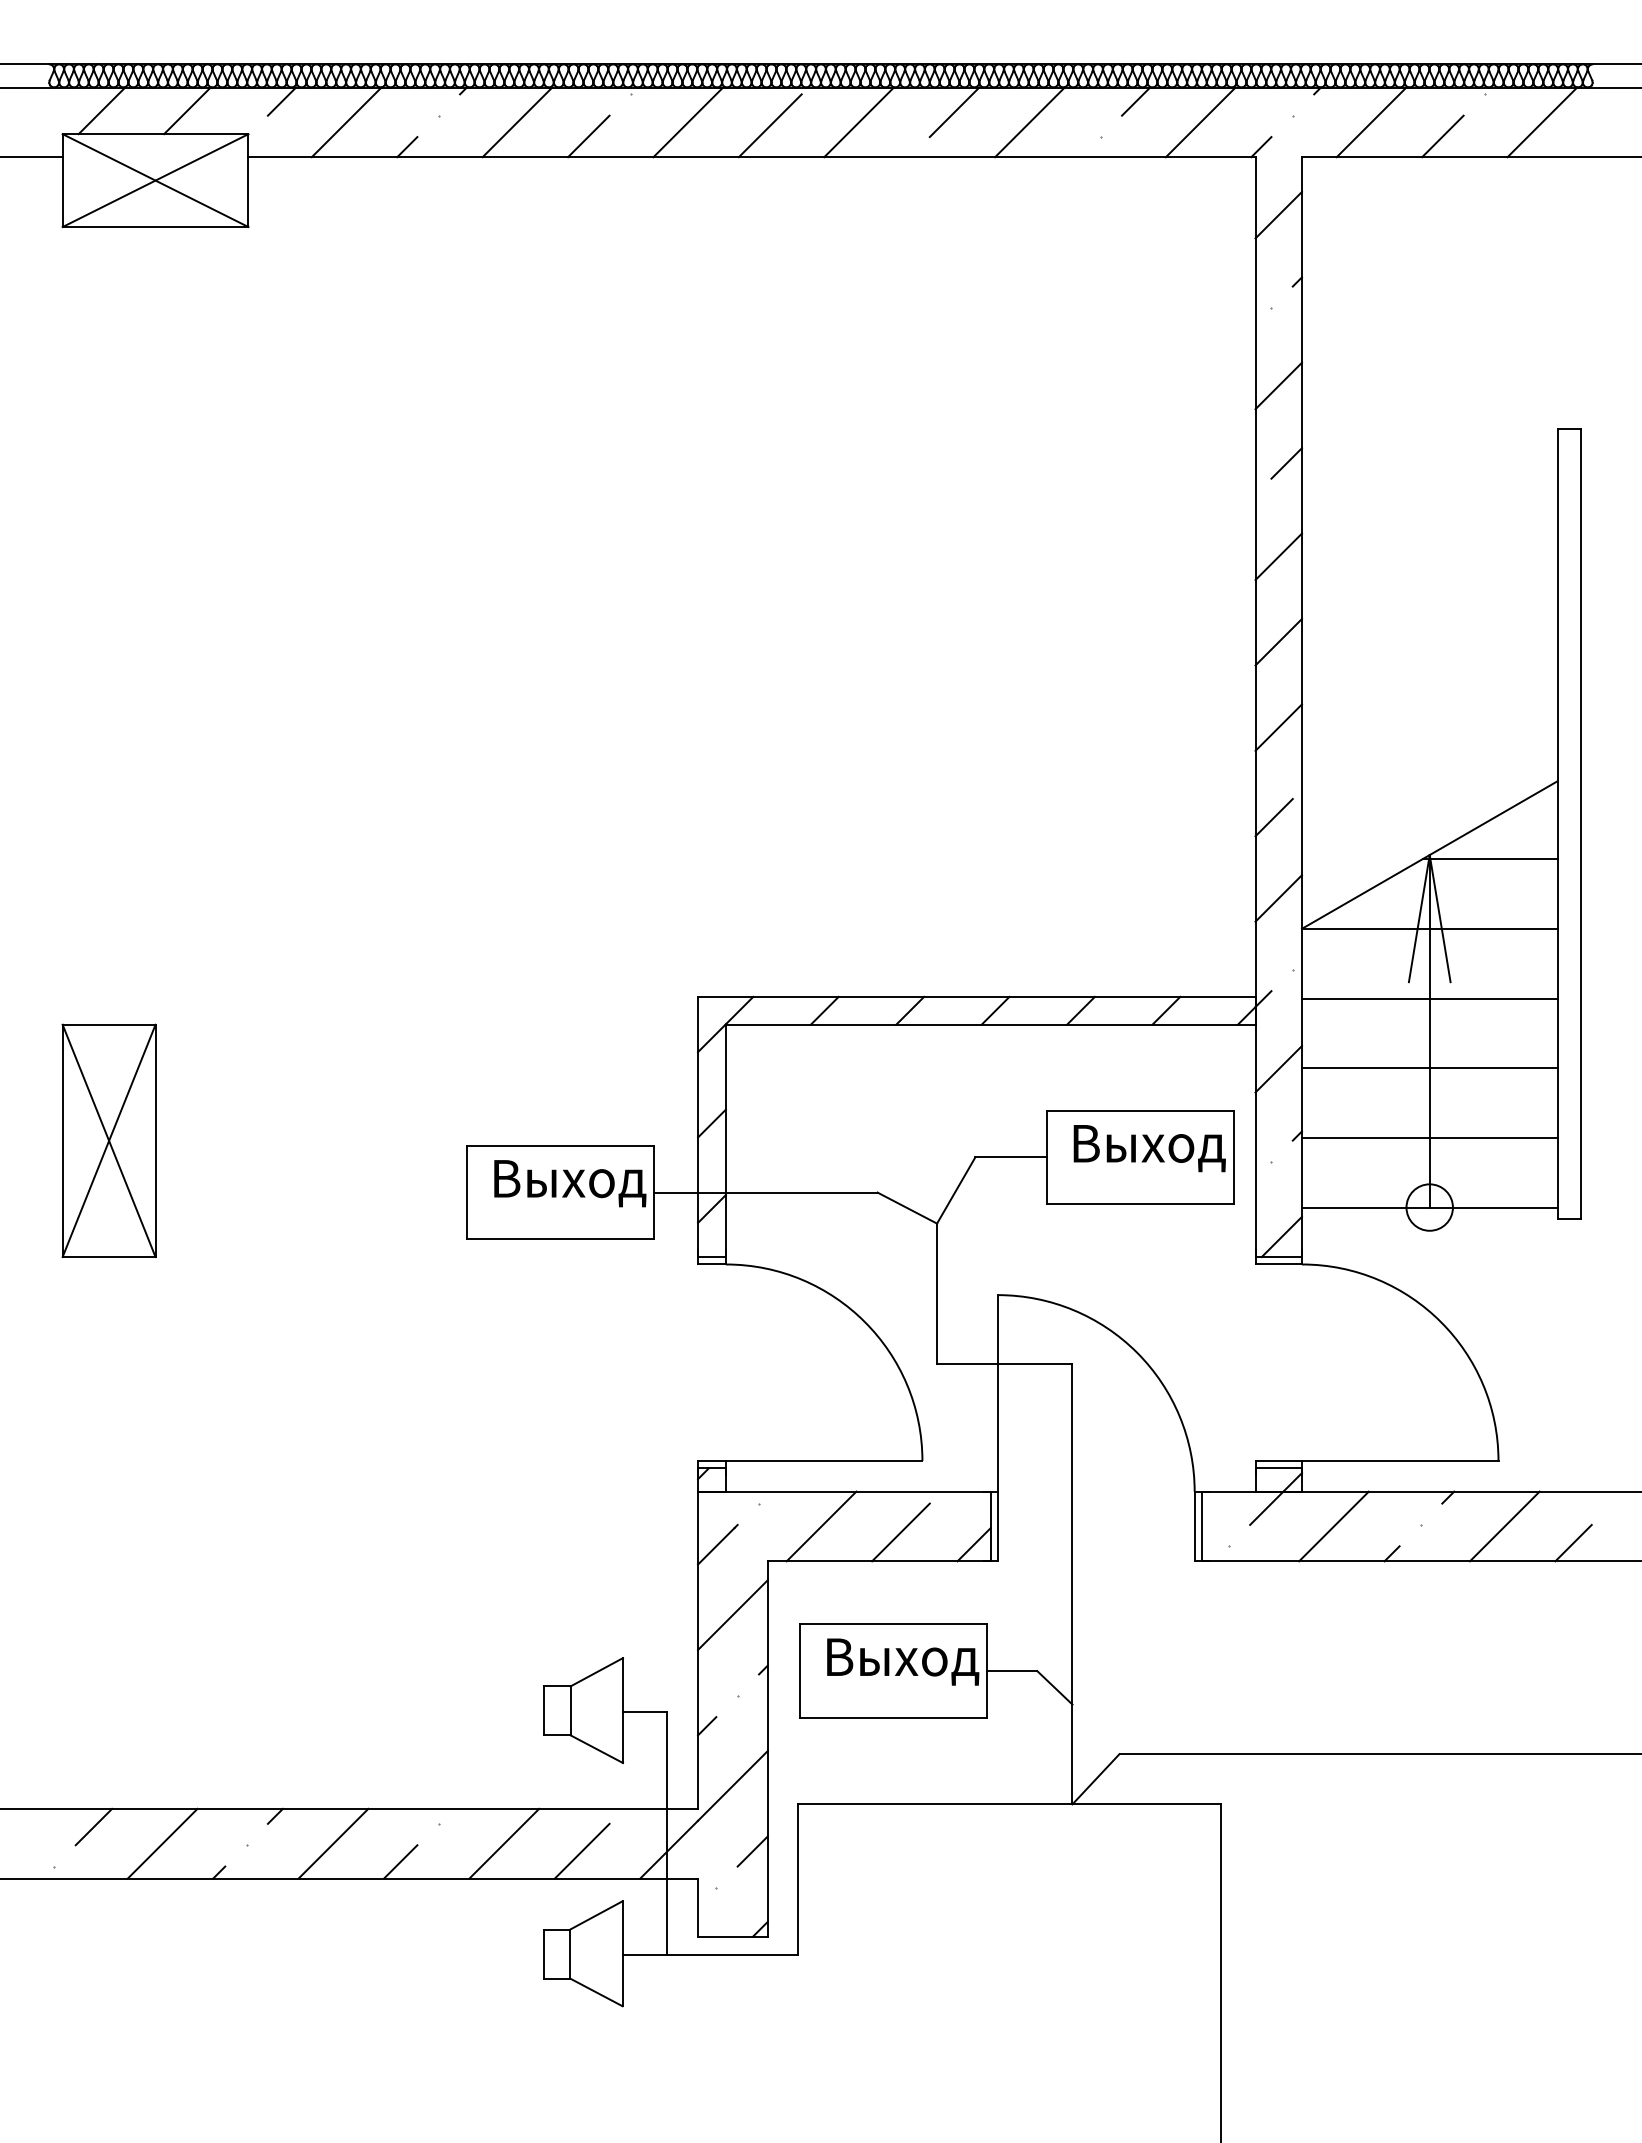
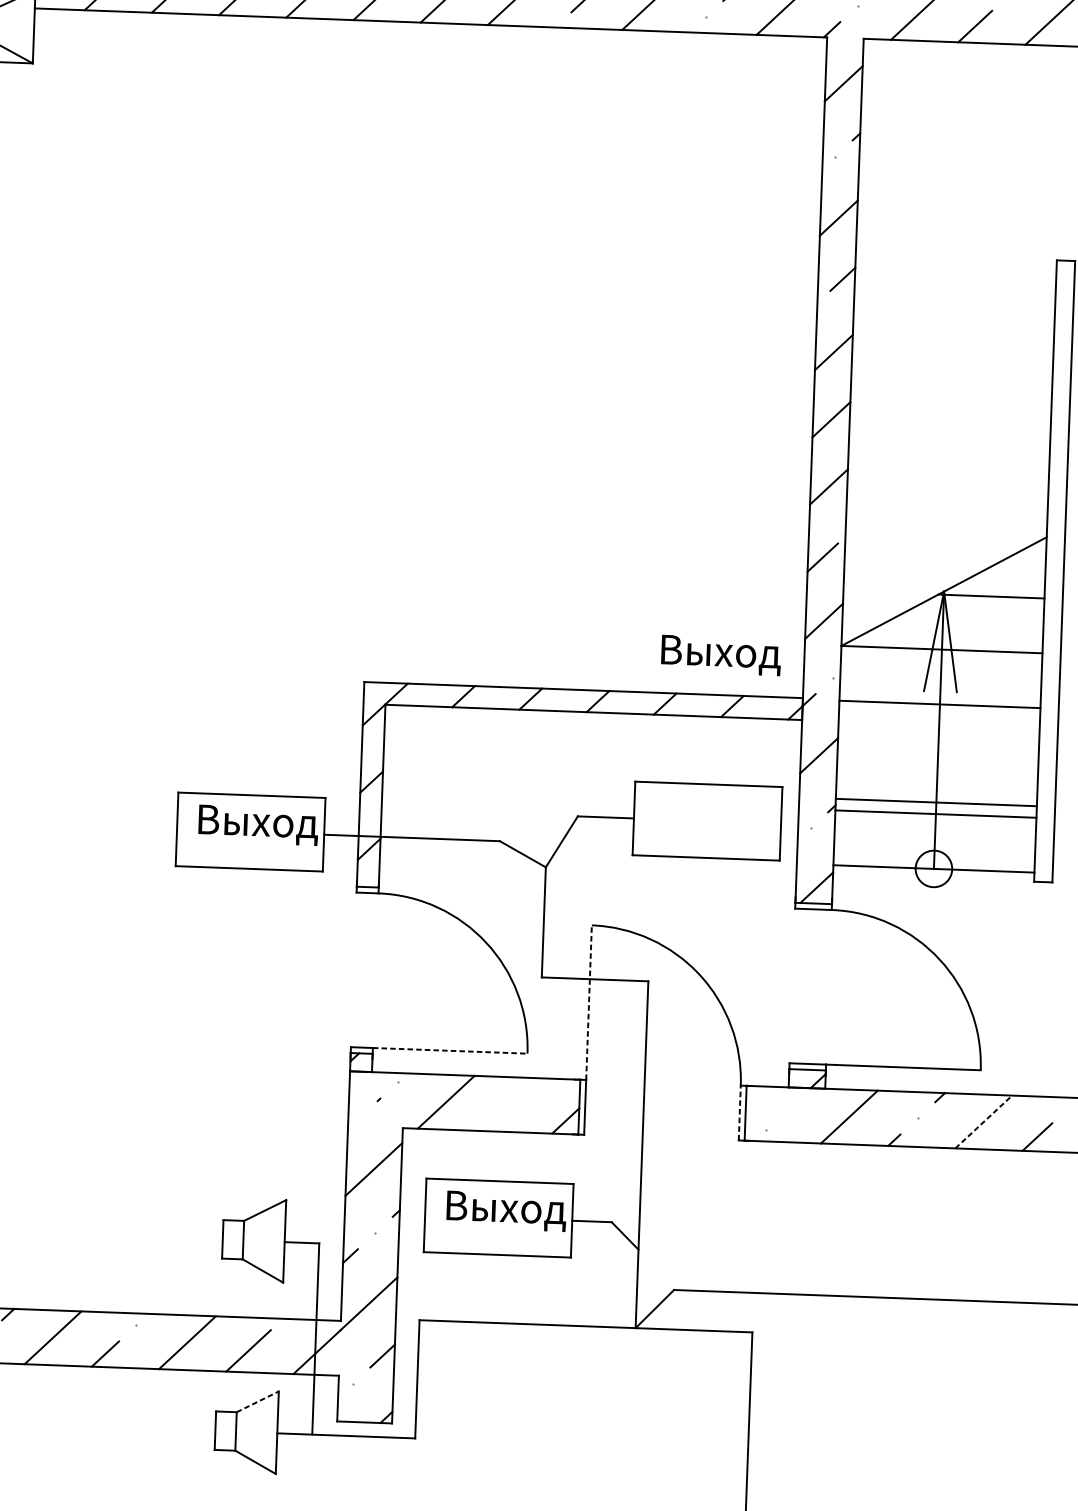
line: (1429, 1068) -> (936, 802), moved
text: (1149, 1148) -> (720, 655), moved
line: (998, 1392) -> (589, 1001), solid -> dashed
line: (824, 1460) -> (450, 1050), solid -> dashed
line: (1266, 1507) -> (796, 1100), removed
line: (1194, 1526) -> (739, 1113), solid -> dashed
line: (1505, 1526) -> (984, 1122), solid -> dashed
line: (900, 1532) -> (508, 1109), removed
line: (716, 1546) -> (363, 1115), removed
line: (596, 1915) -> (257, 1401), solid -> dashed

